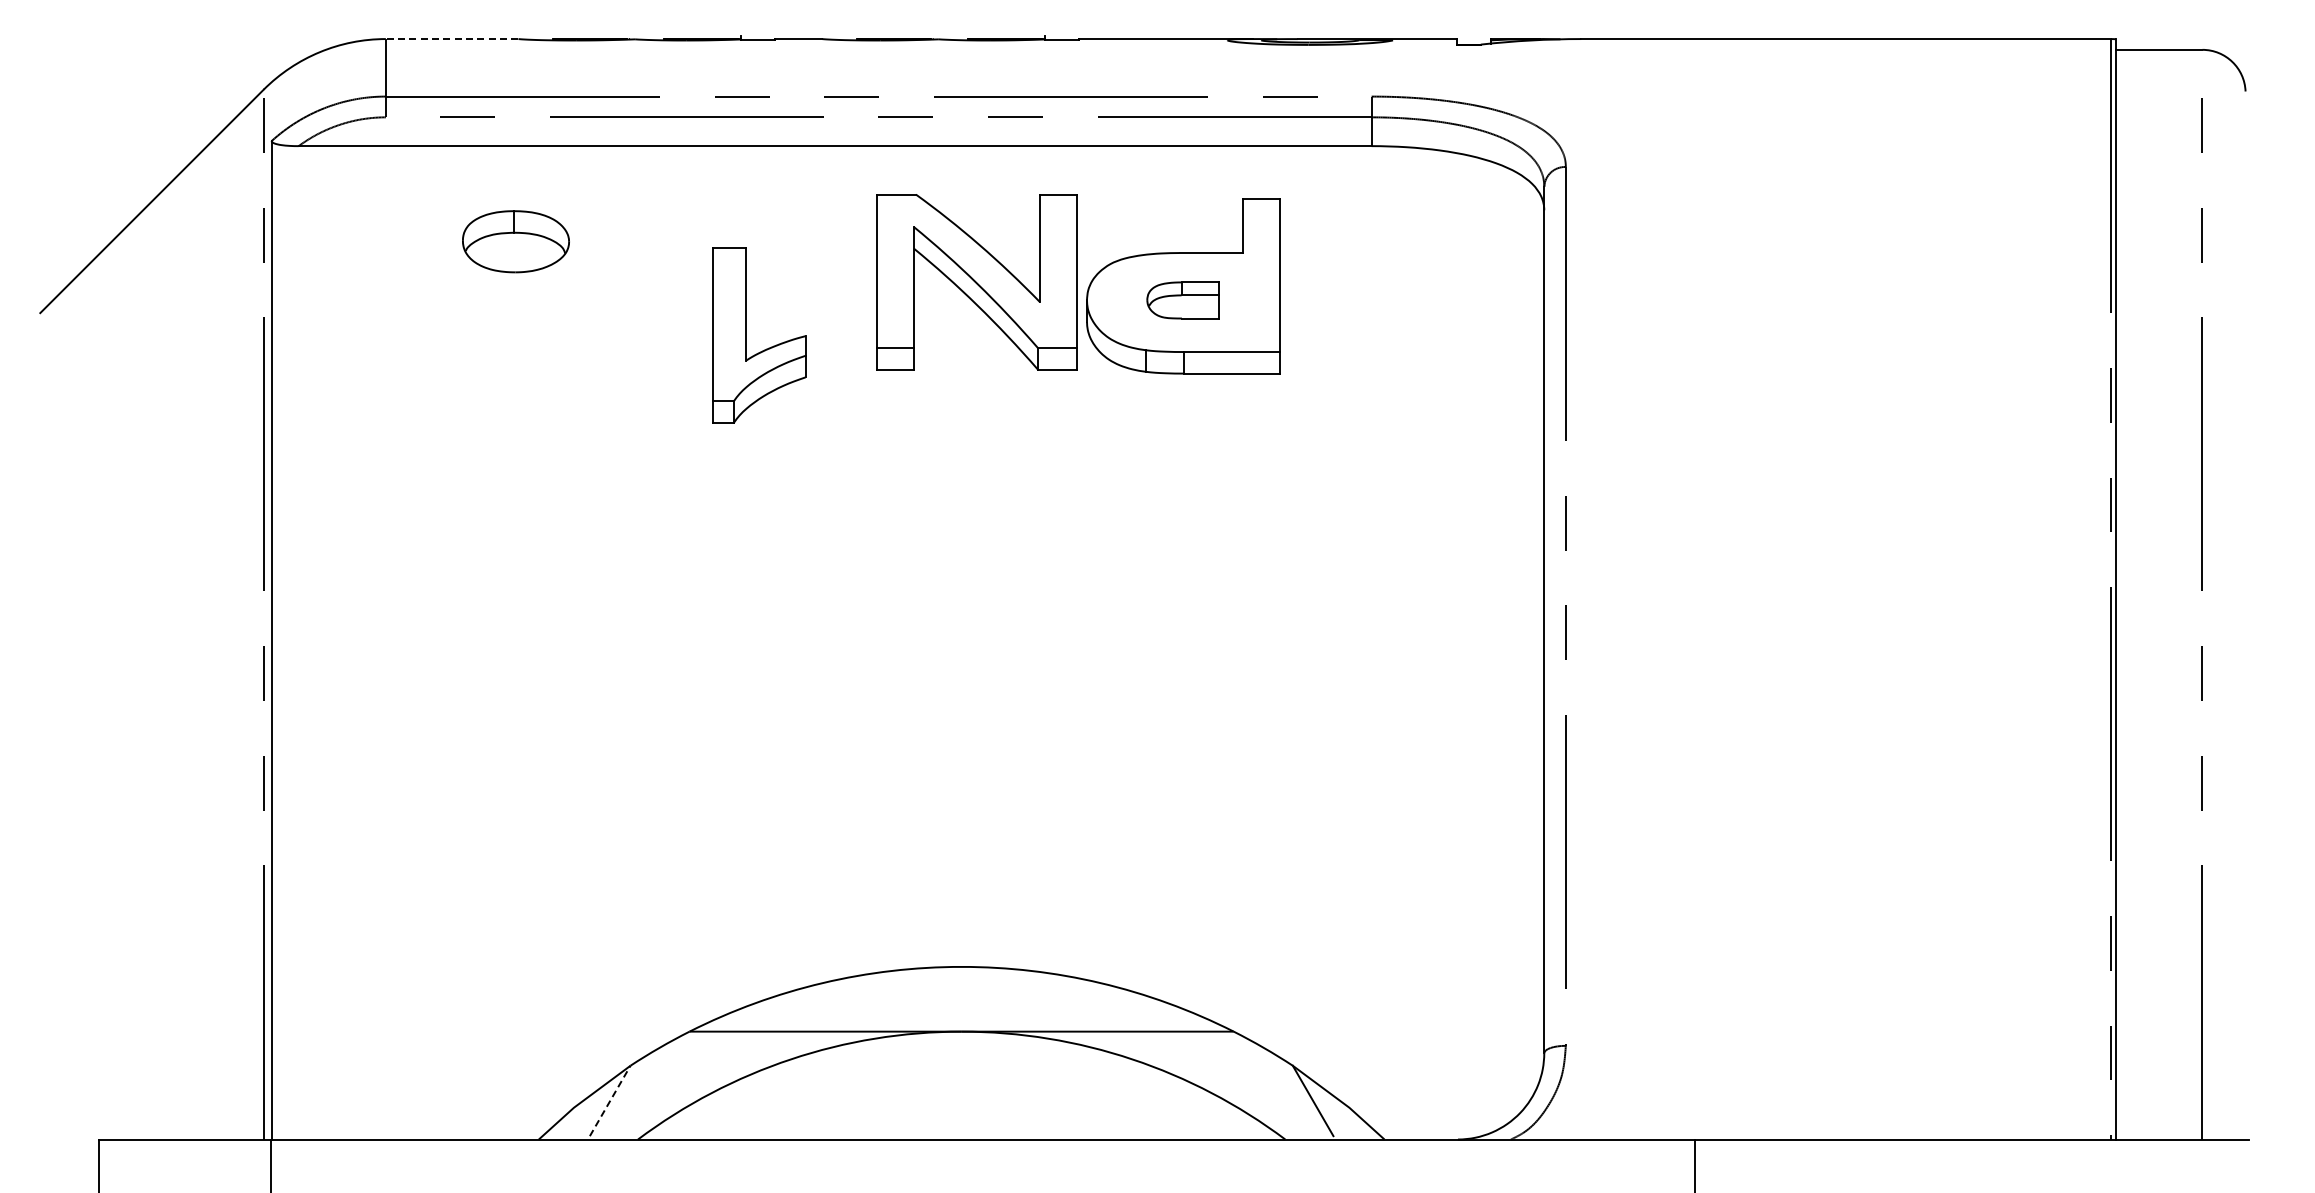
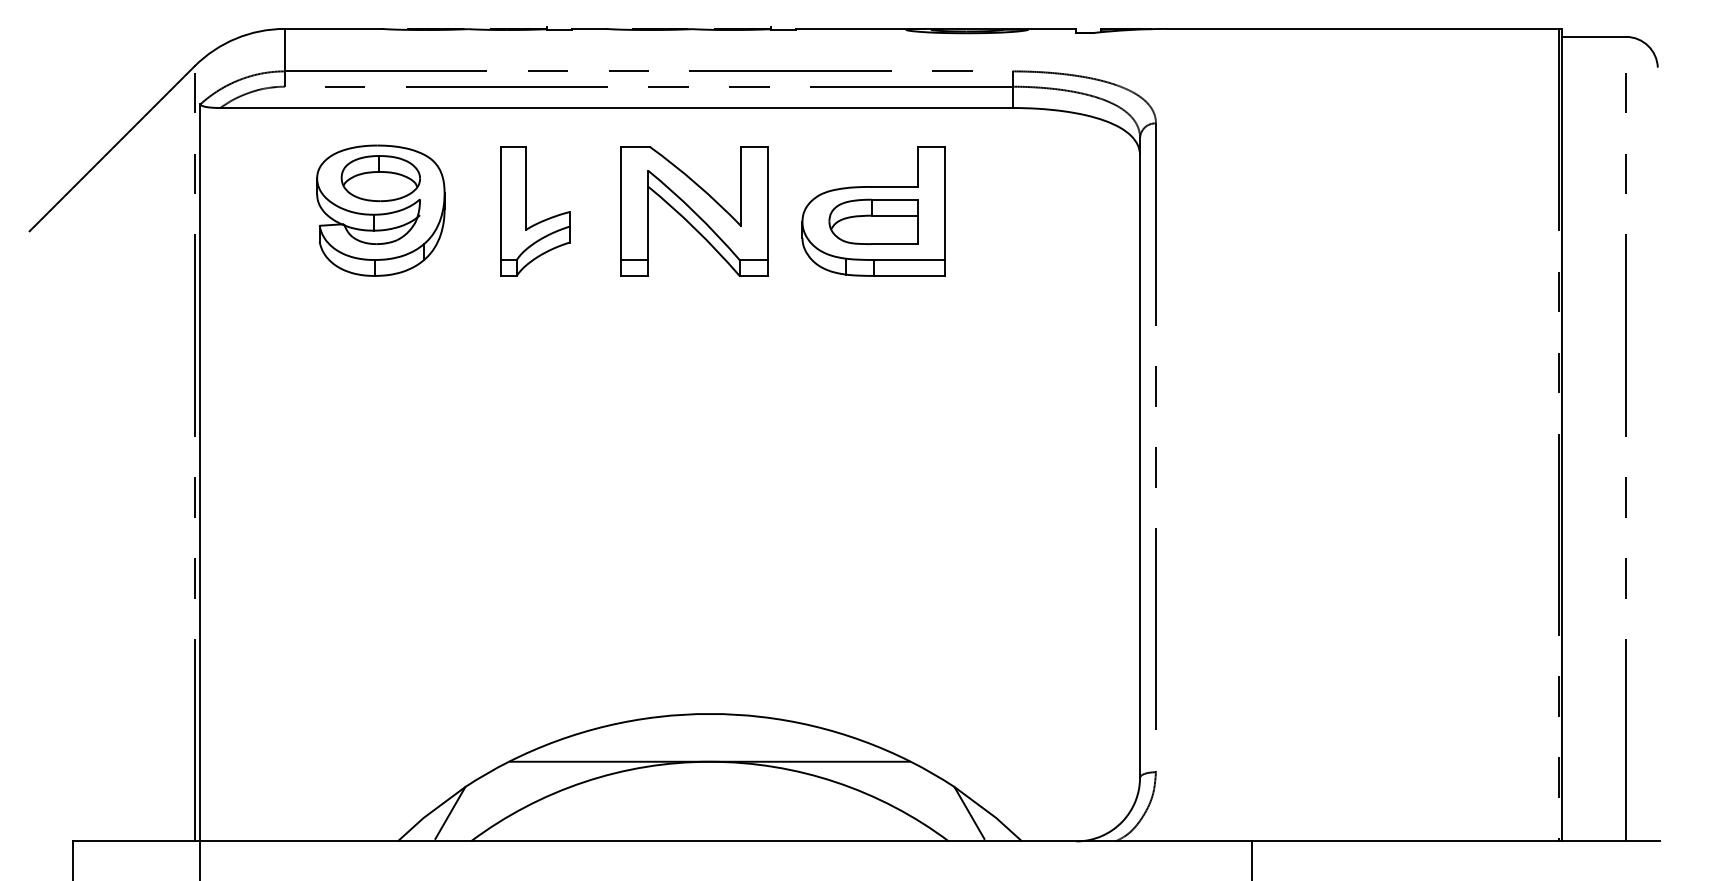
line: (451, 39) -> (333, 29), dashed -> solid
part: (976, 282) -> (694, 211), moved
part: (515, 285) -> (380, 210), added
part: (1182, 300) -> (872, 221), size x1.67
part: (746, 335) -> (525, 211), moved
line: (610, 1100) -> (450, 812), dashed -> solid

